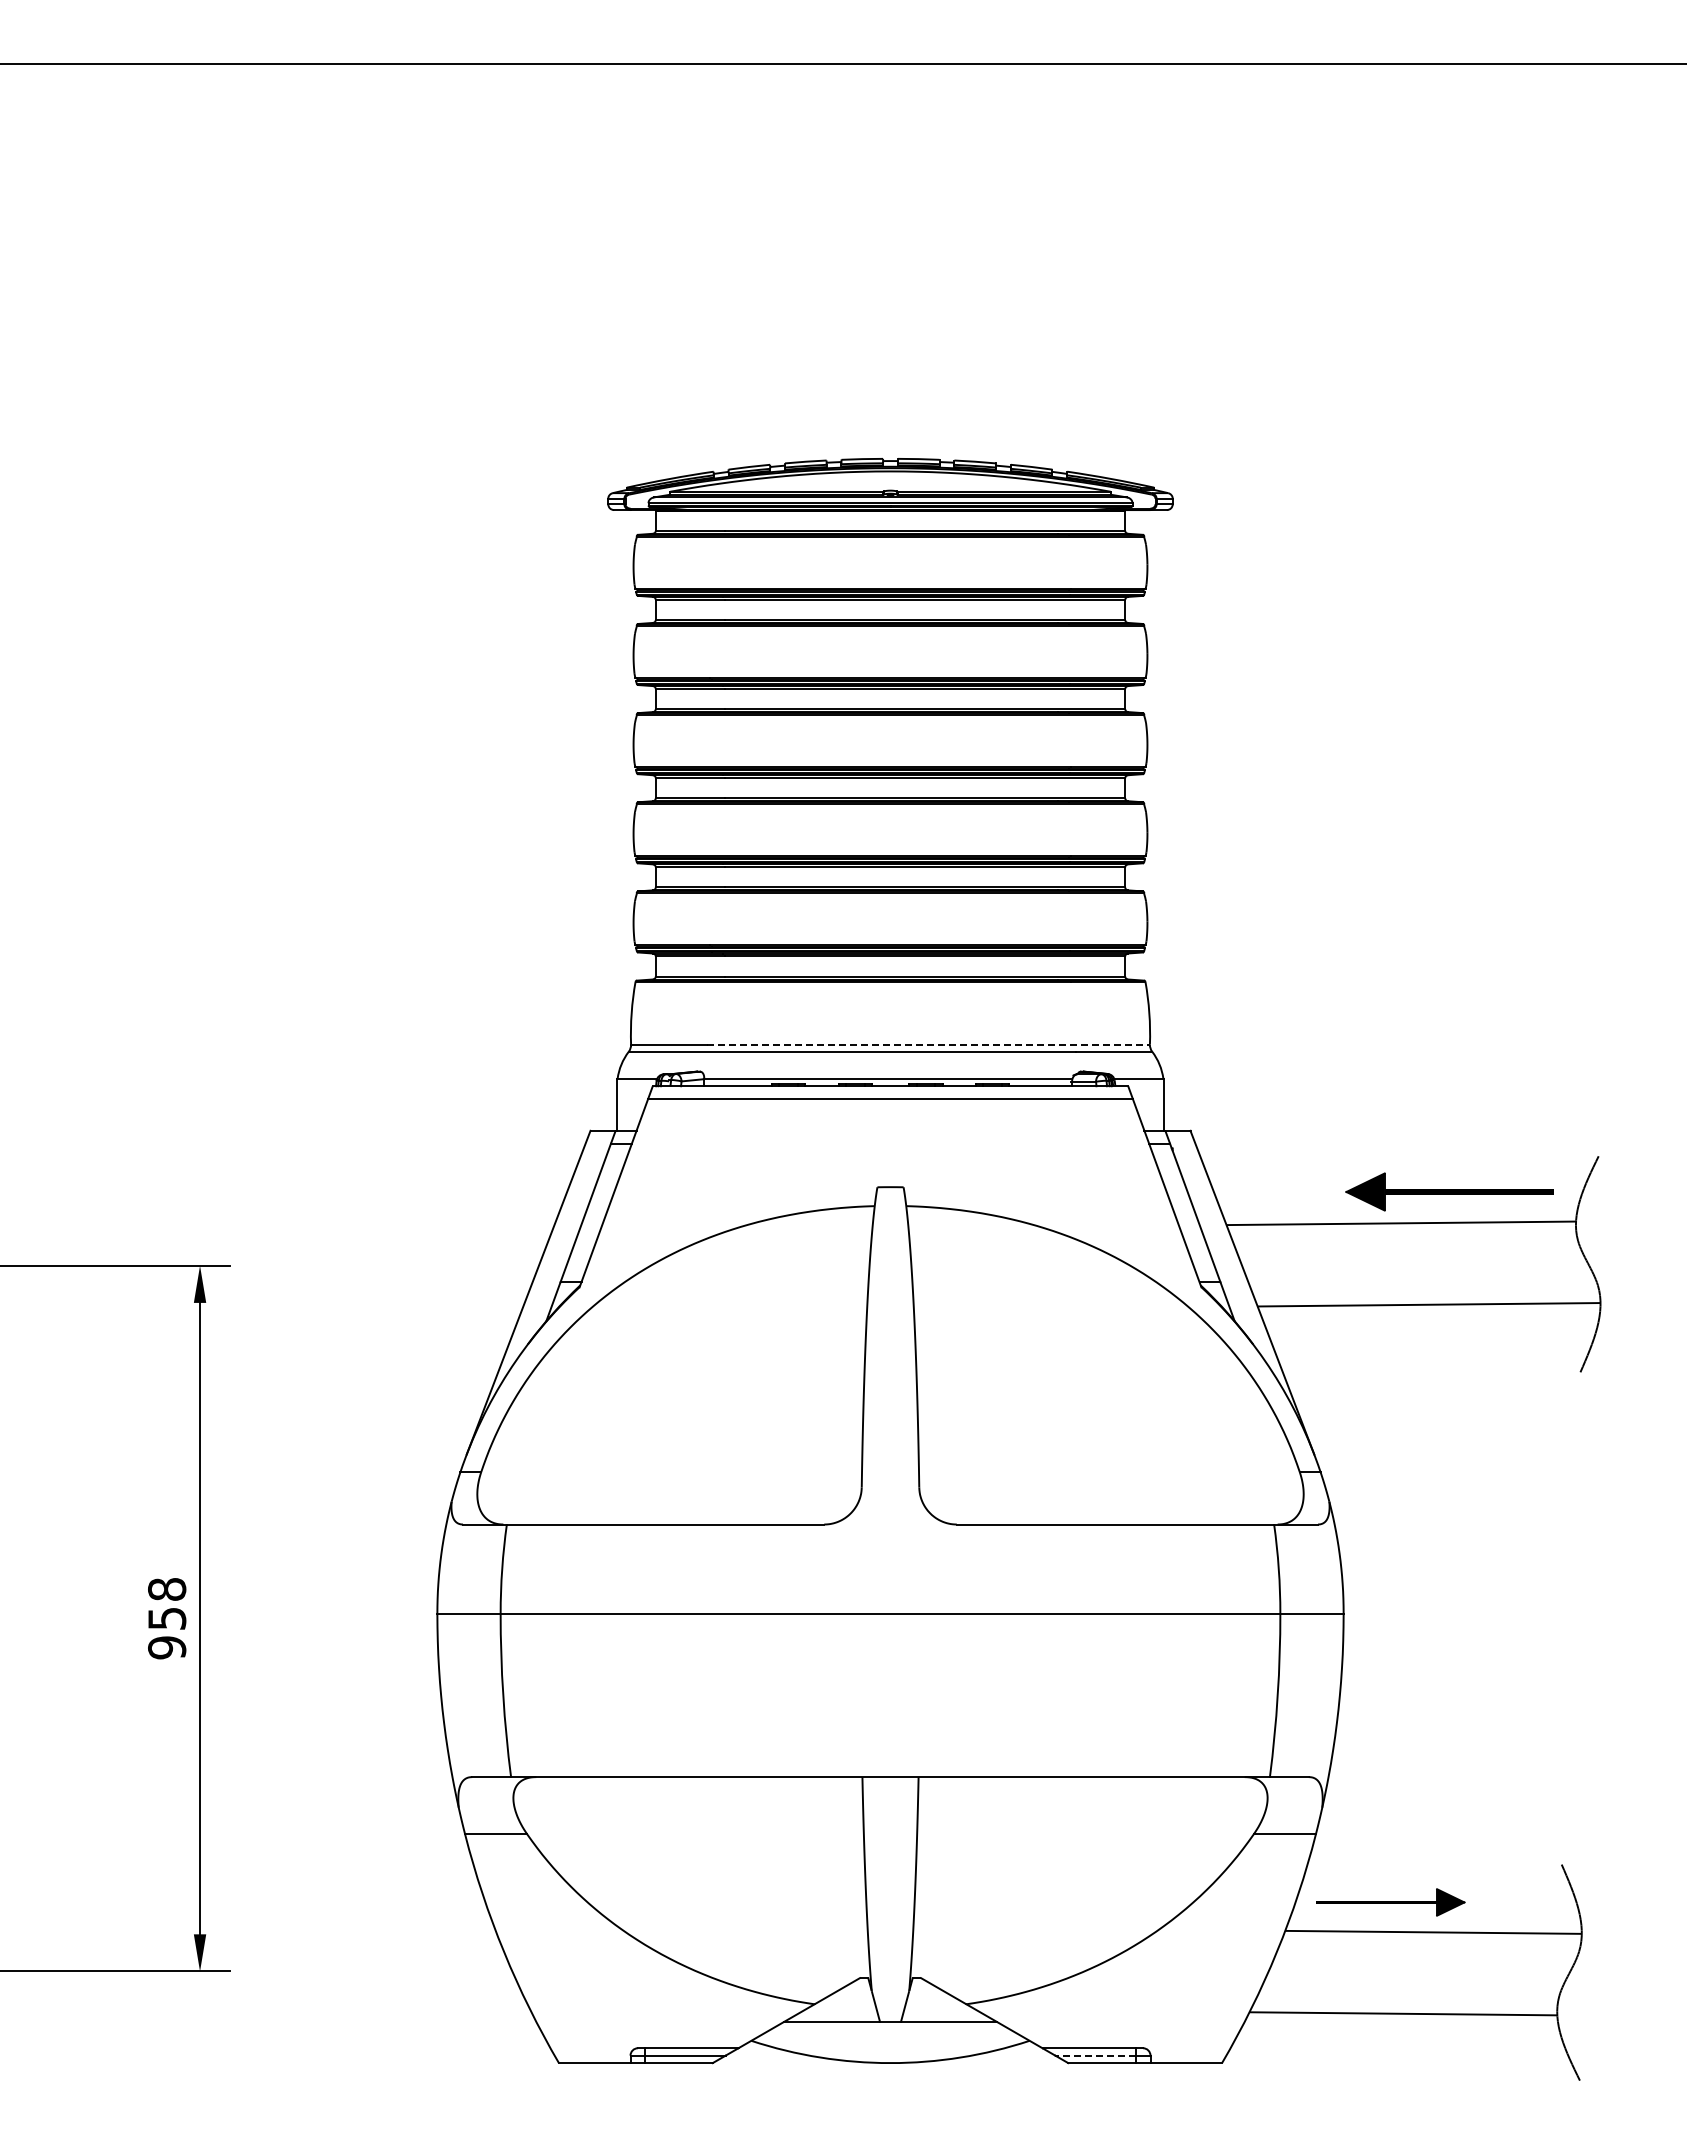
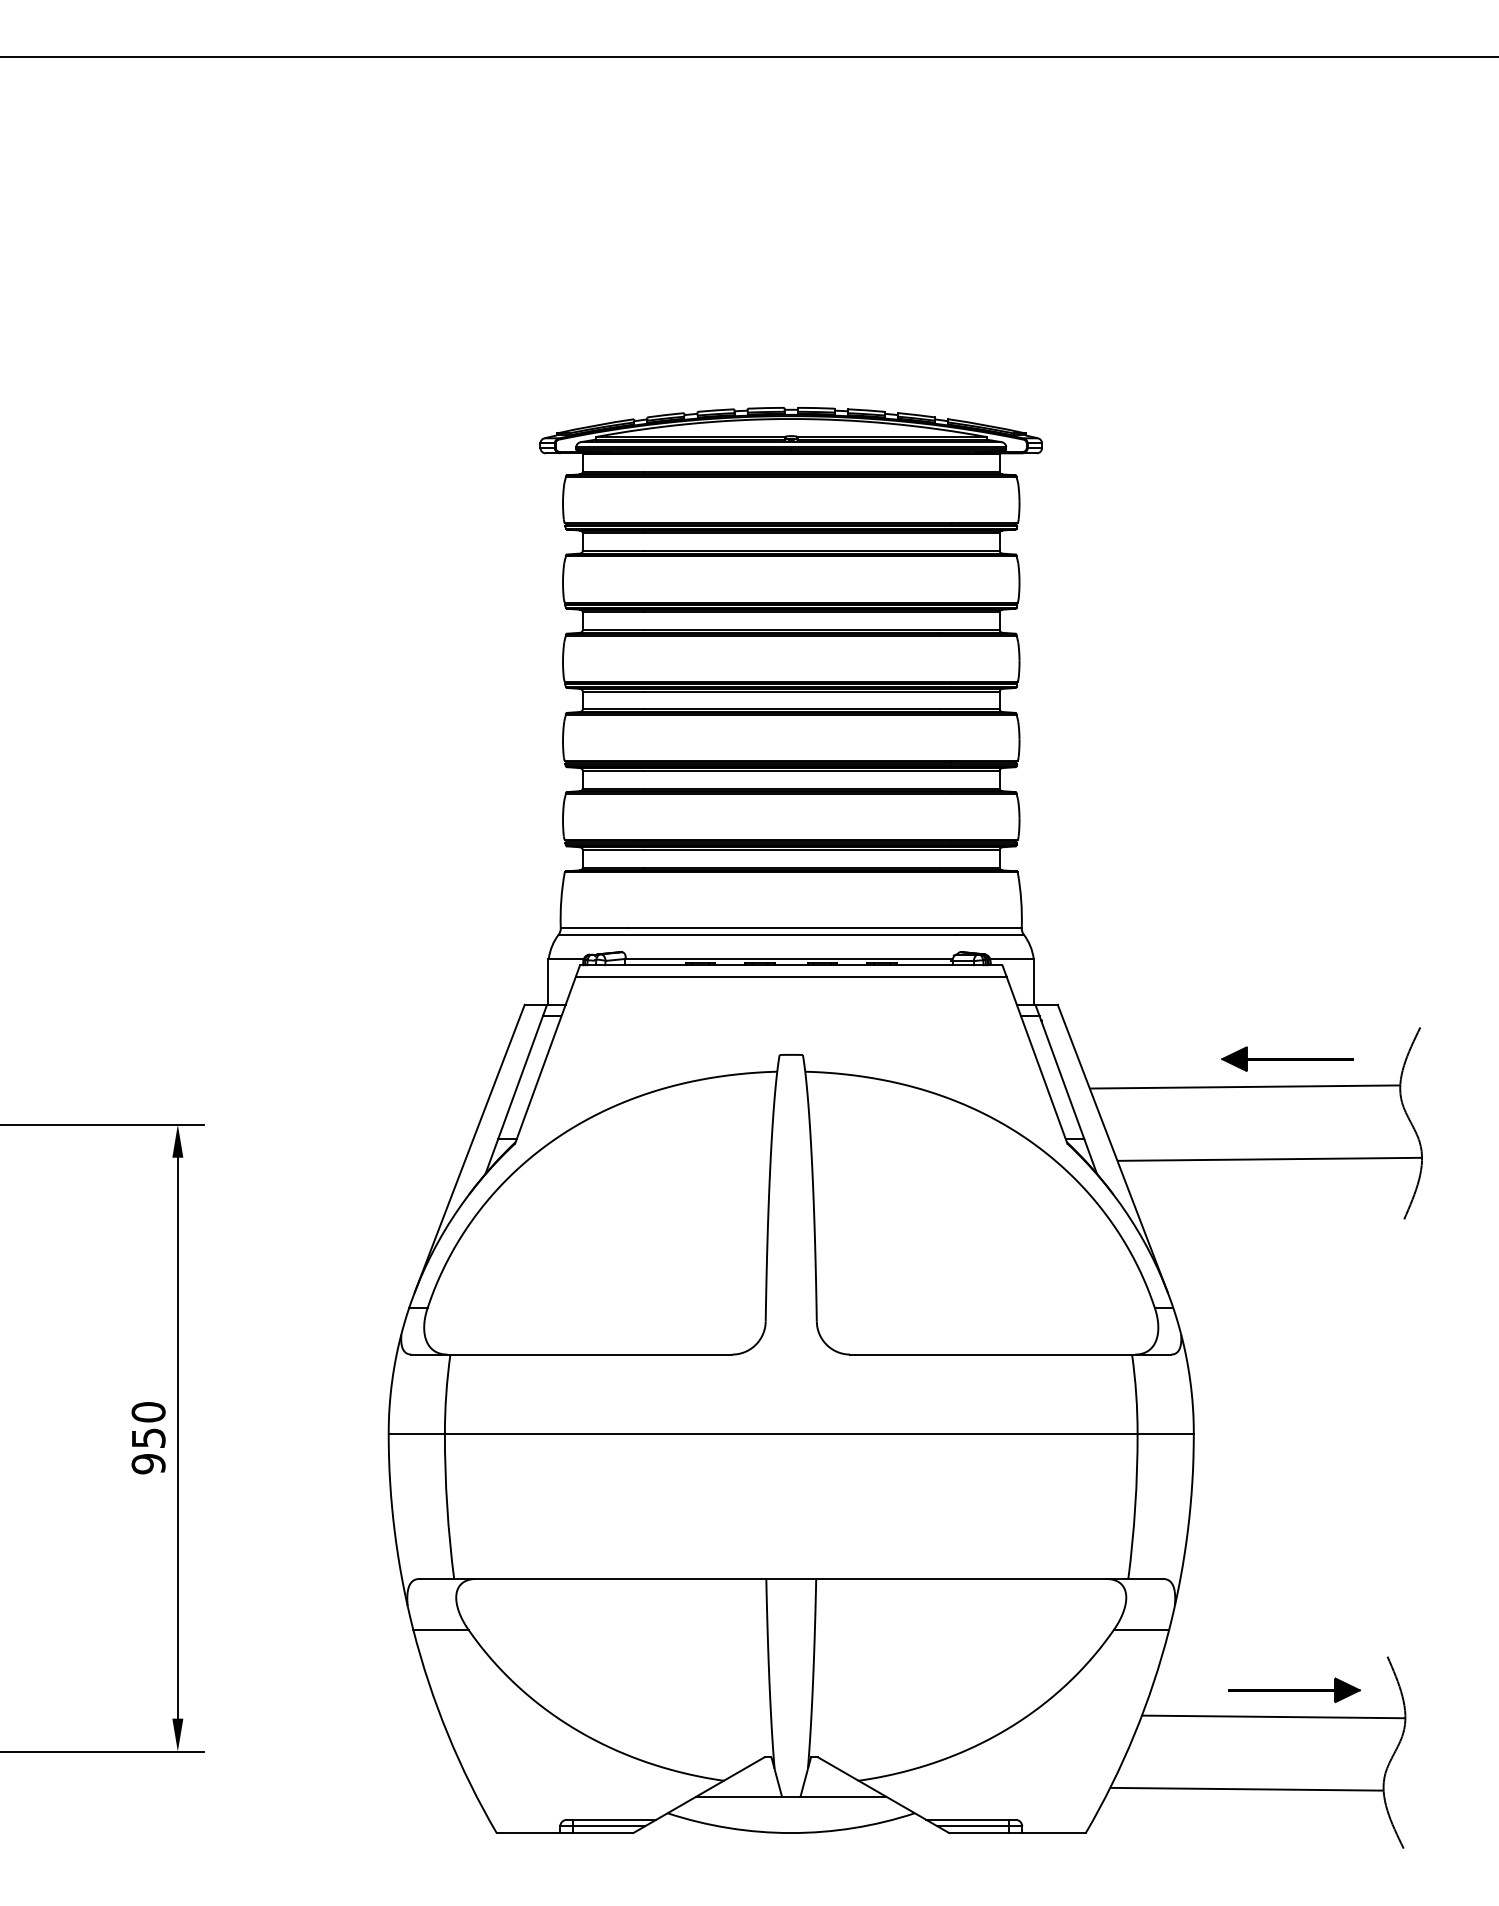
line: (929, 1044) -> (825, 928), dashed -> solid
part: (1448, 1191) -> (1286, 1058), size x0.71
text: (167, 1589) -> (148, 1412), 958 -> 950
part: (1390, 1902) -> (1294, 1690), moved
line: (1095, 2055) -> (973, 1826), dashed -> solid

